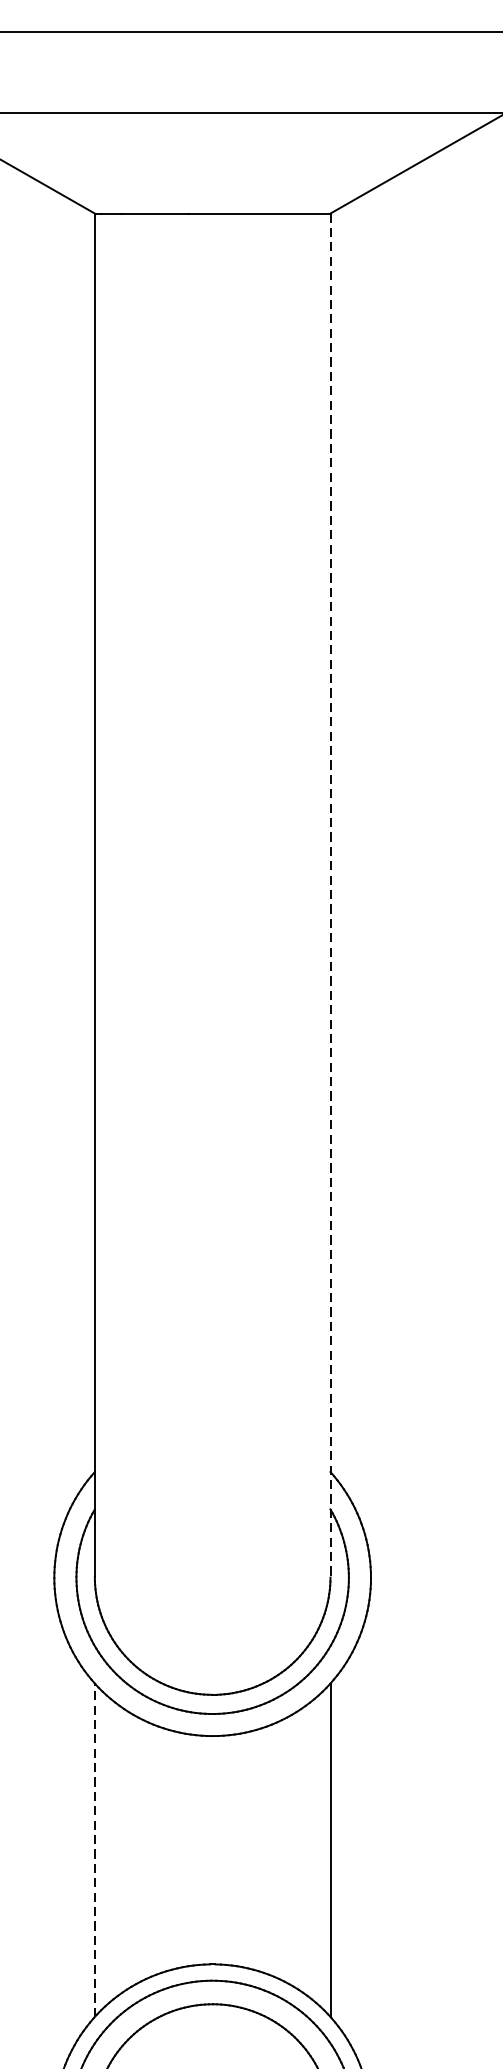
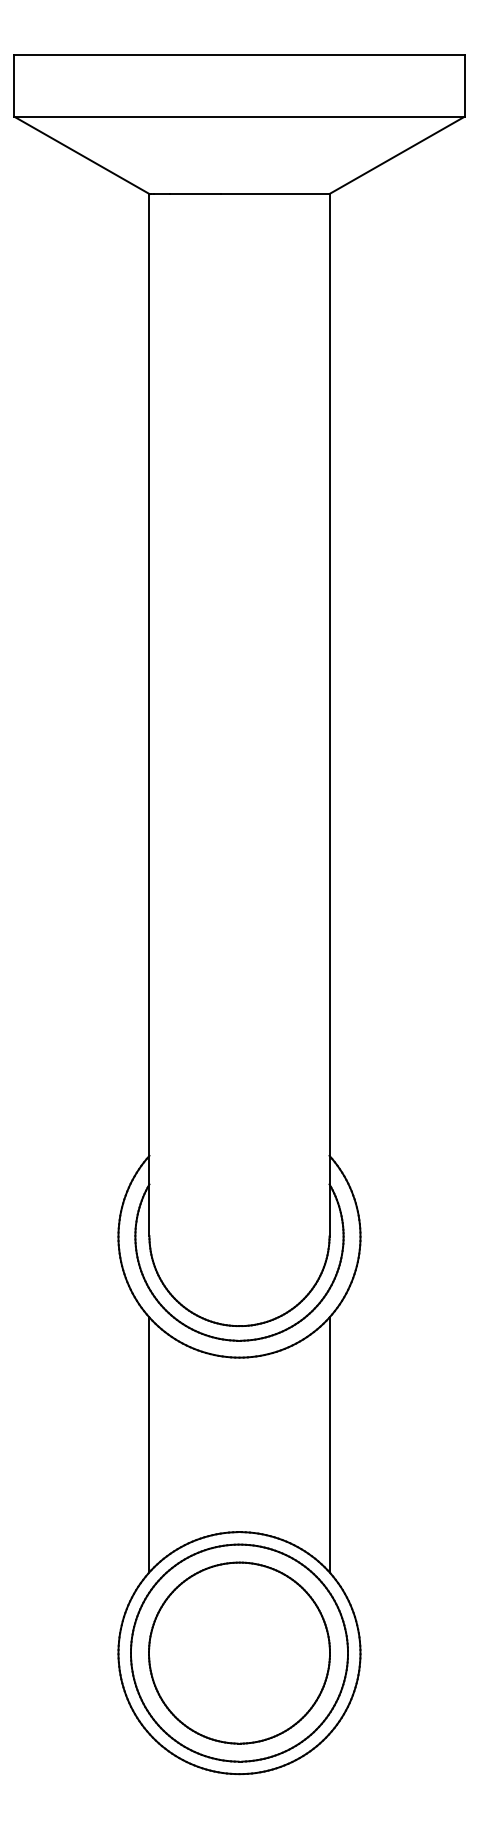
line: (330, 895) -> (329, 715), dashed -> solid
line: (94, 1849) -> (149, 1444), dashed -> solid

